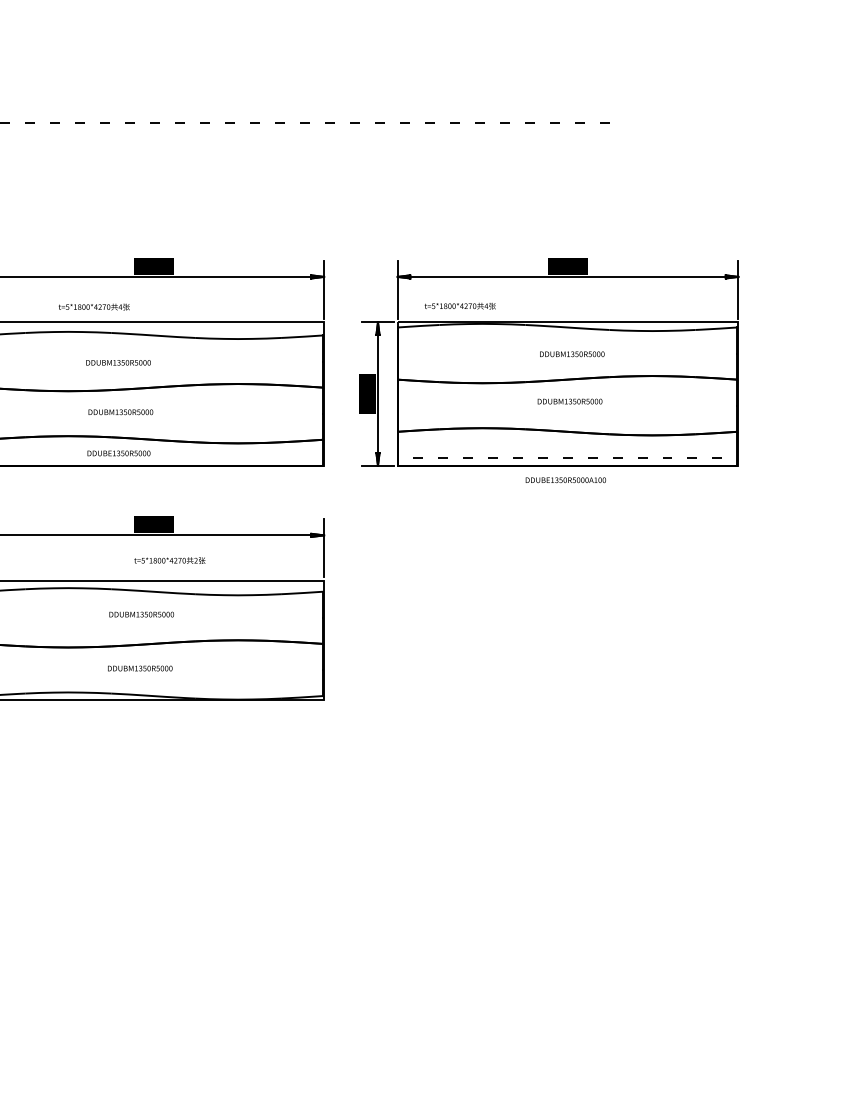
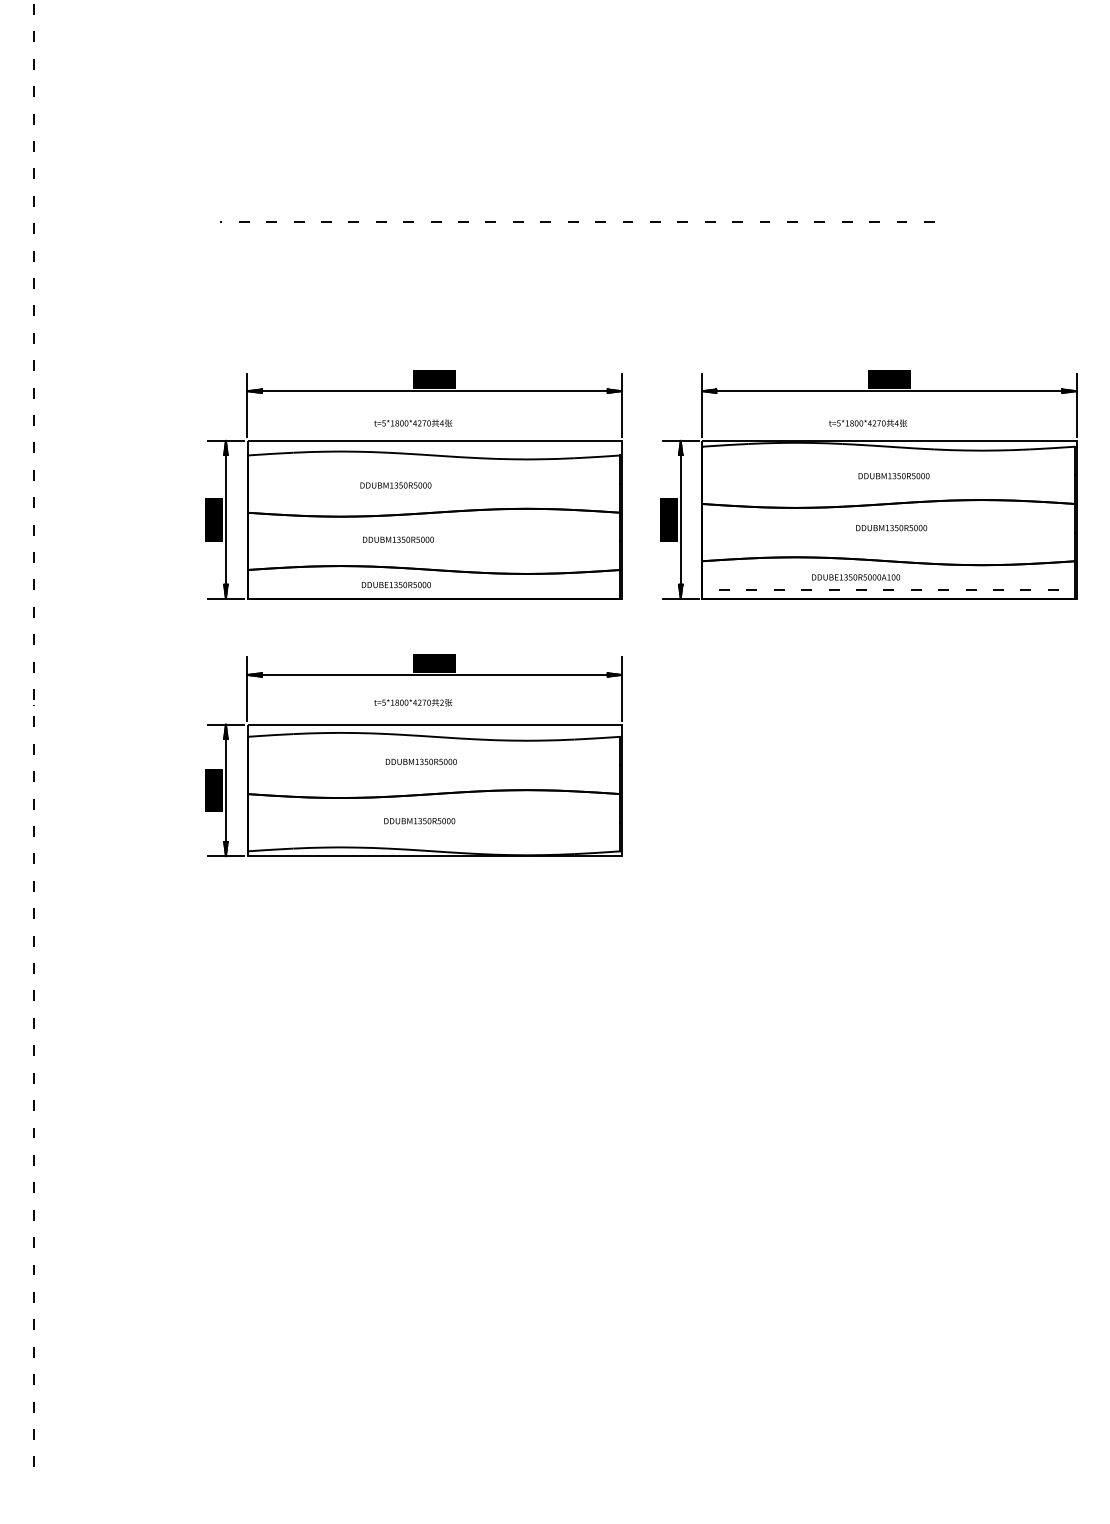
text: (459, 305) -> (867, 422), moved
text: (94, 306) -> (413, 422), moved
text: (566, 480) -> (856, 577), moved
text: (170, 560) -> (413, 702), moved

